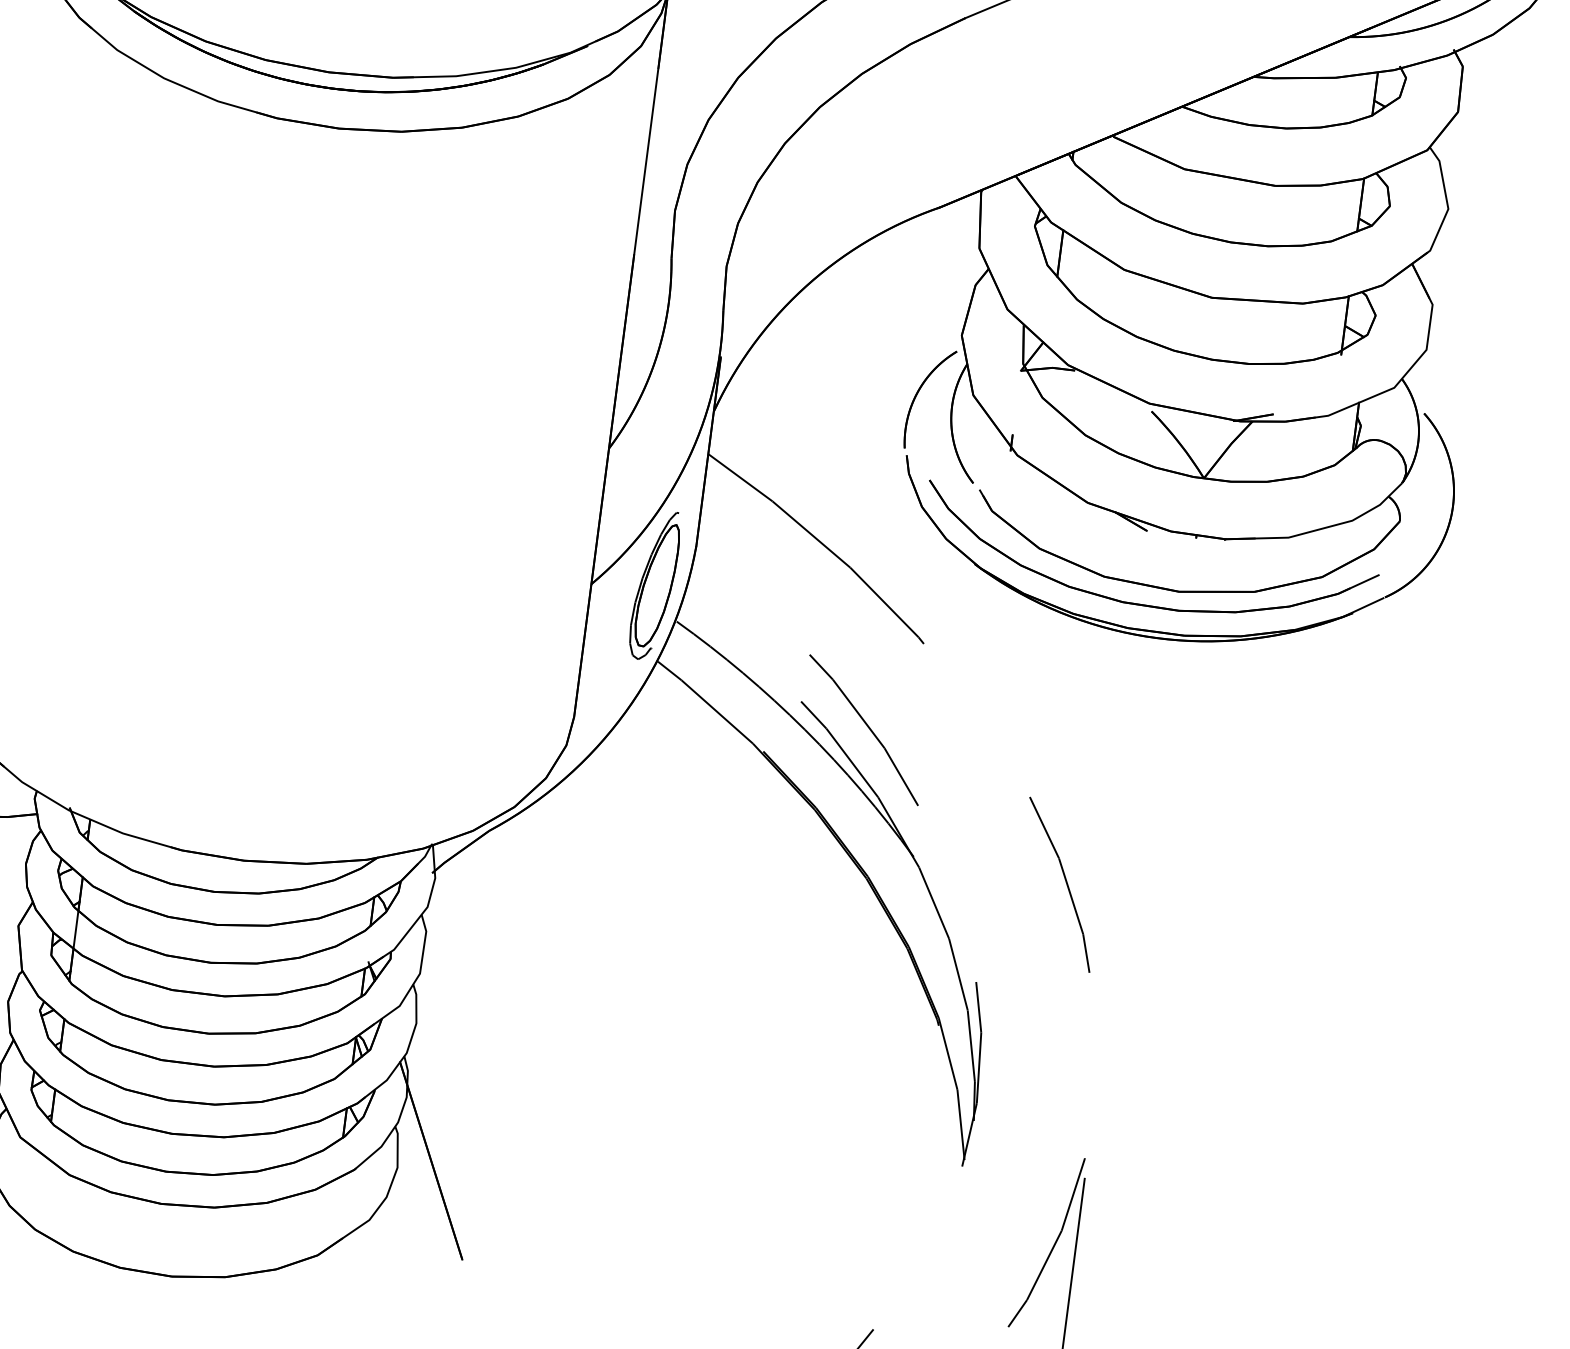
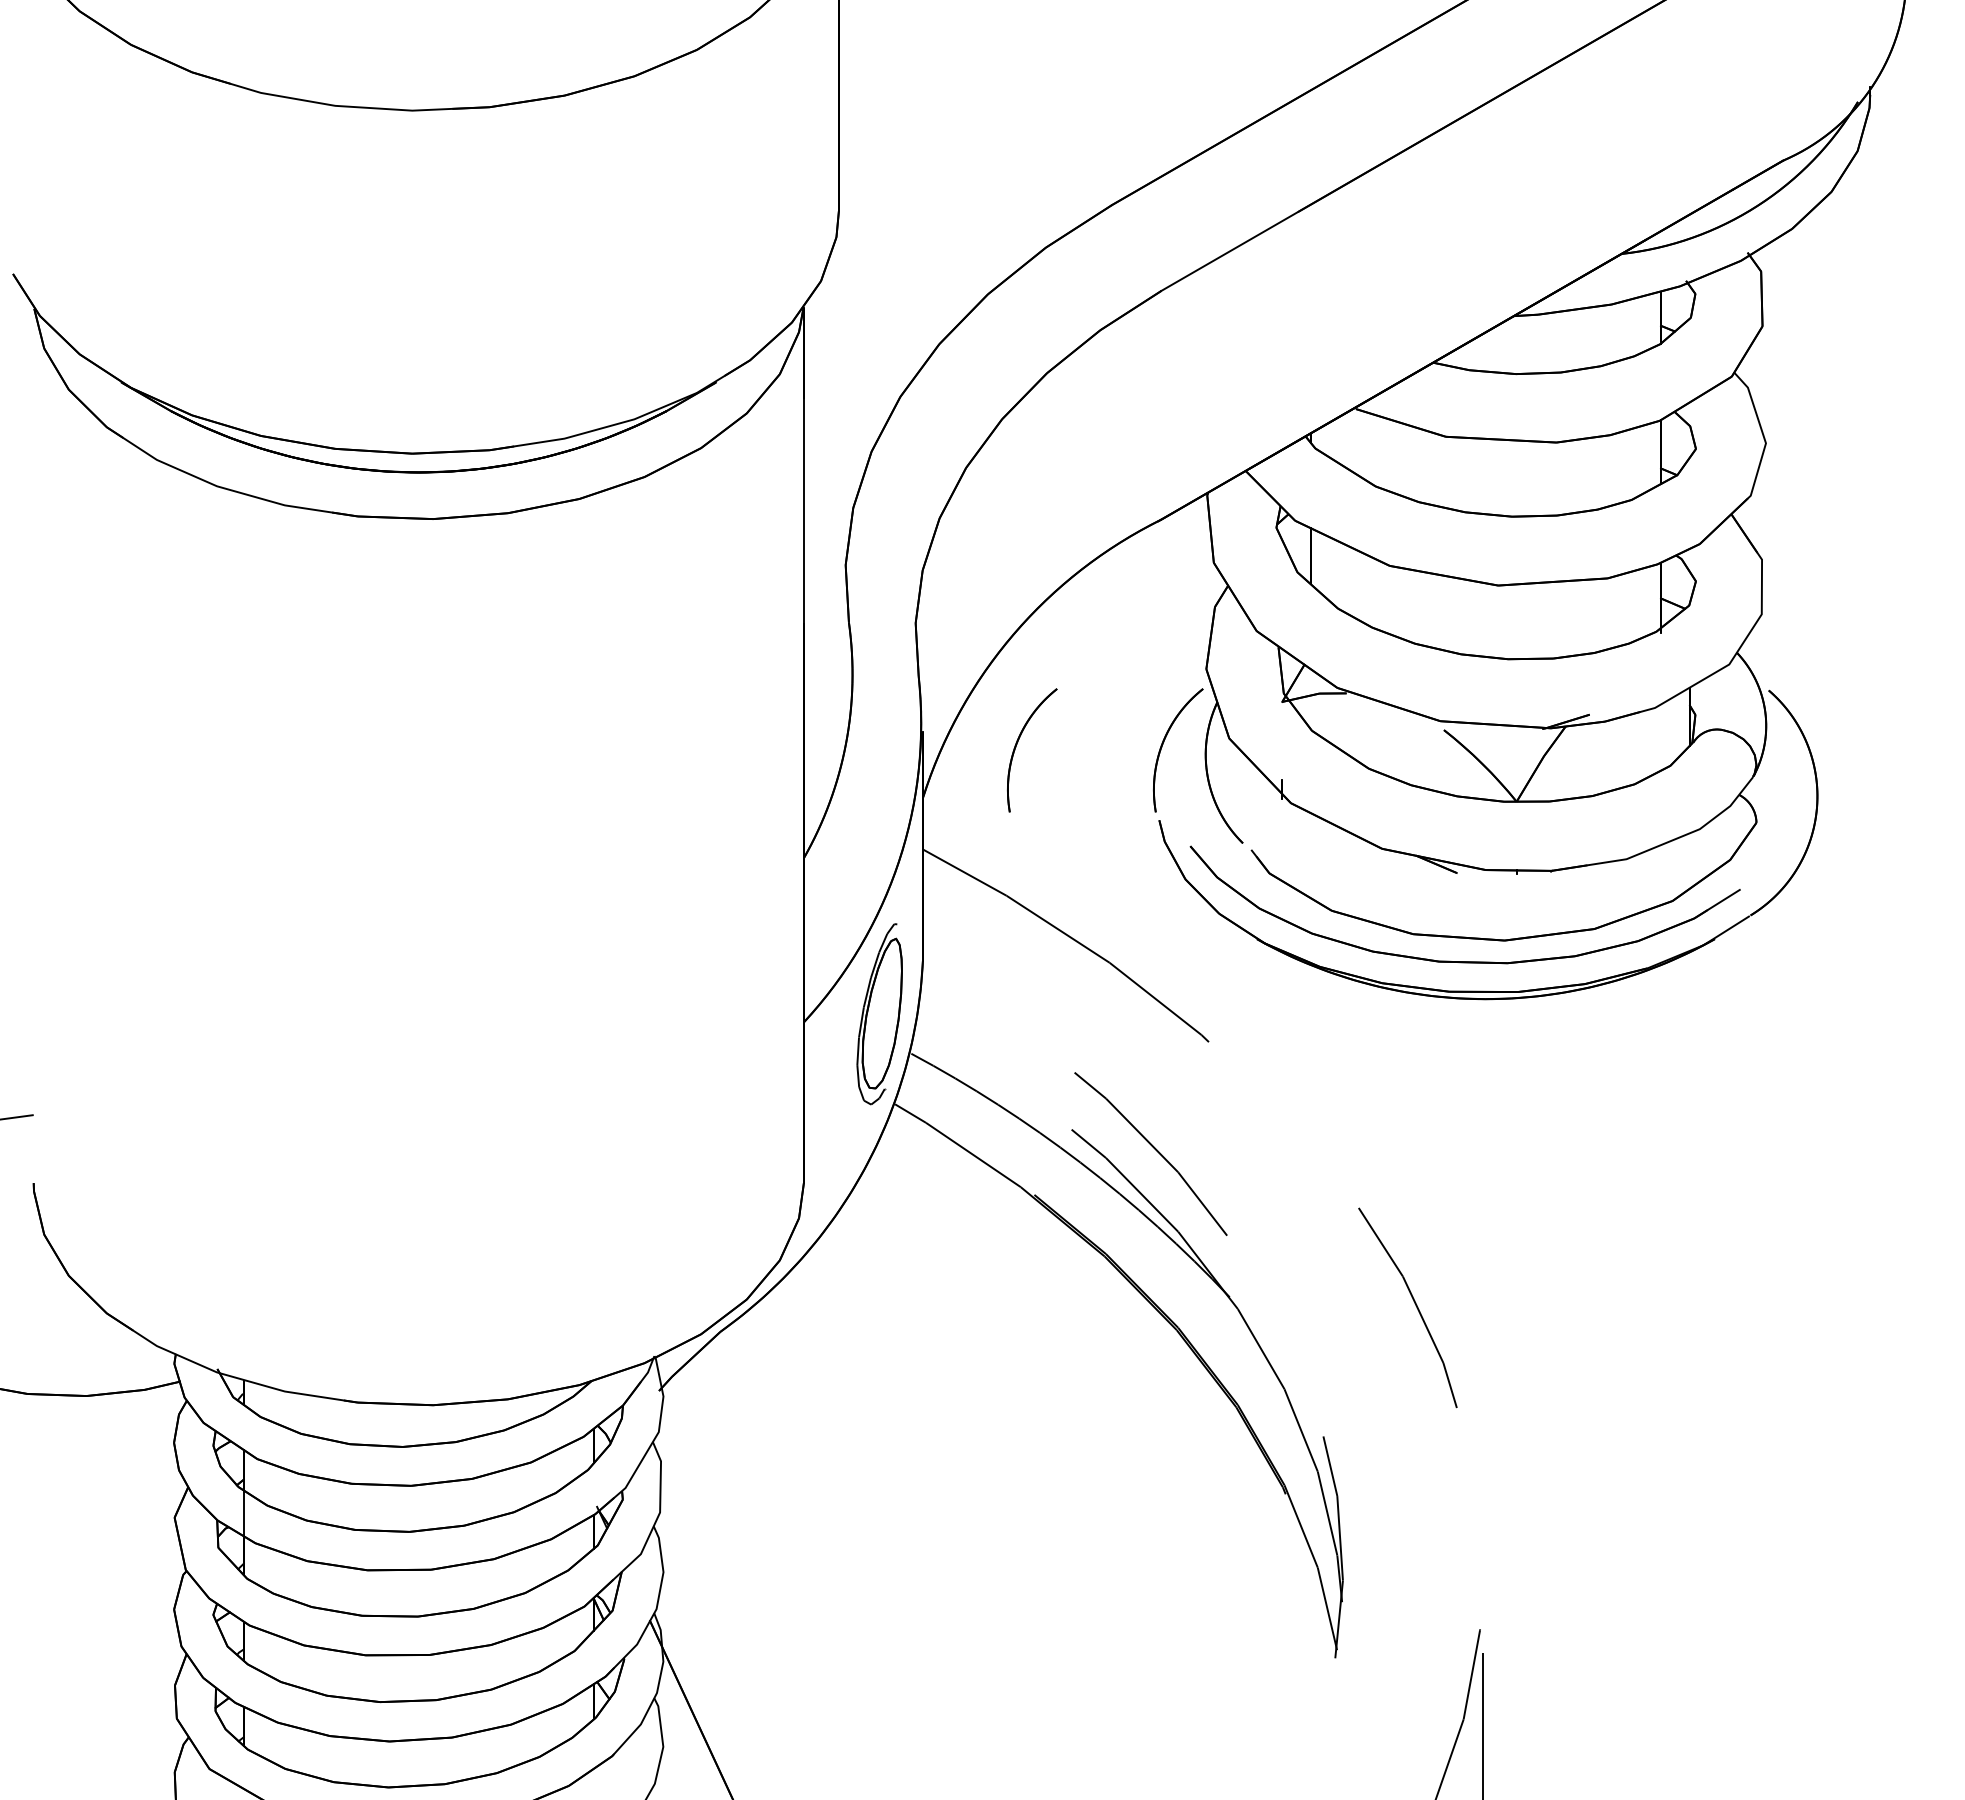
part: (798, 375) -> (1018, 742), added

